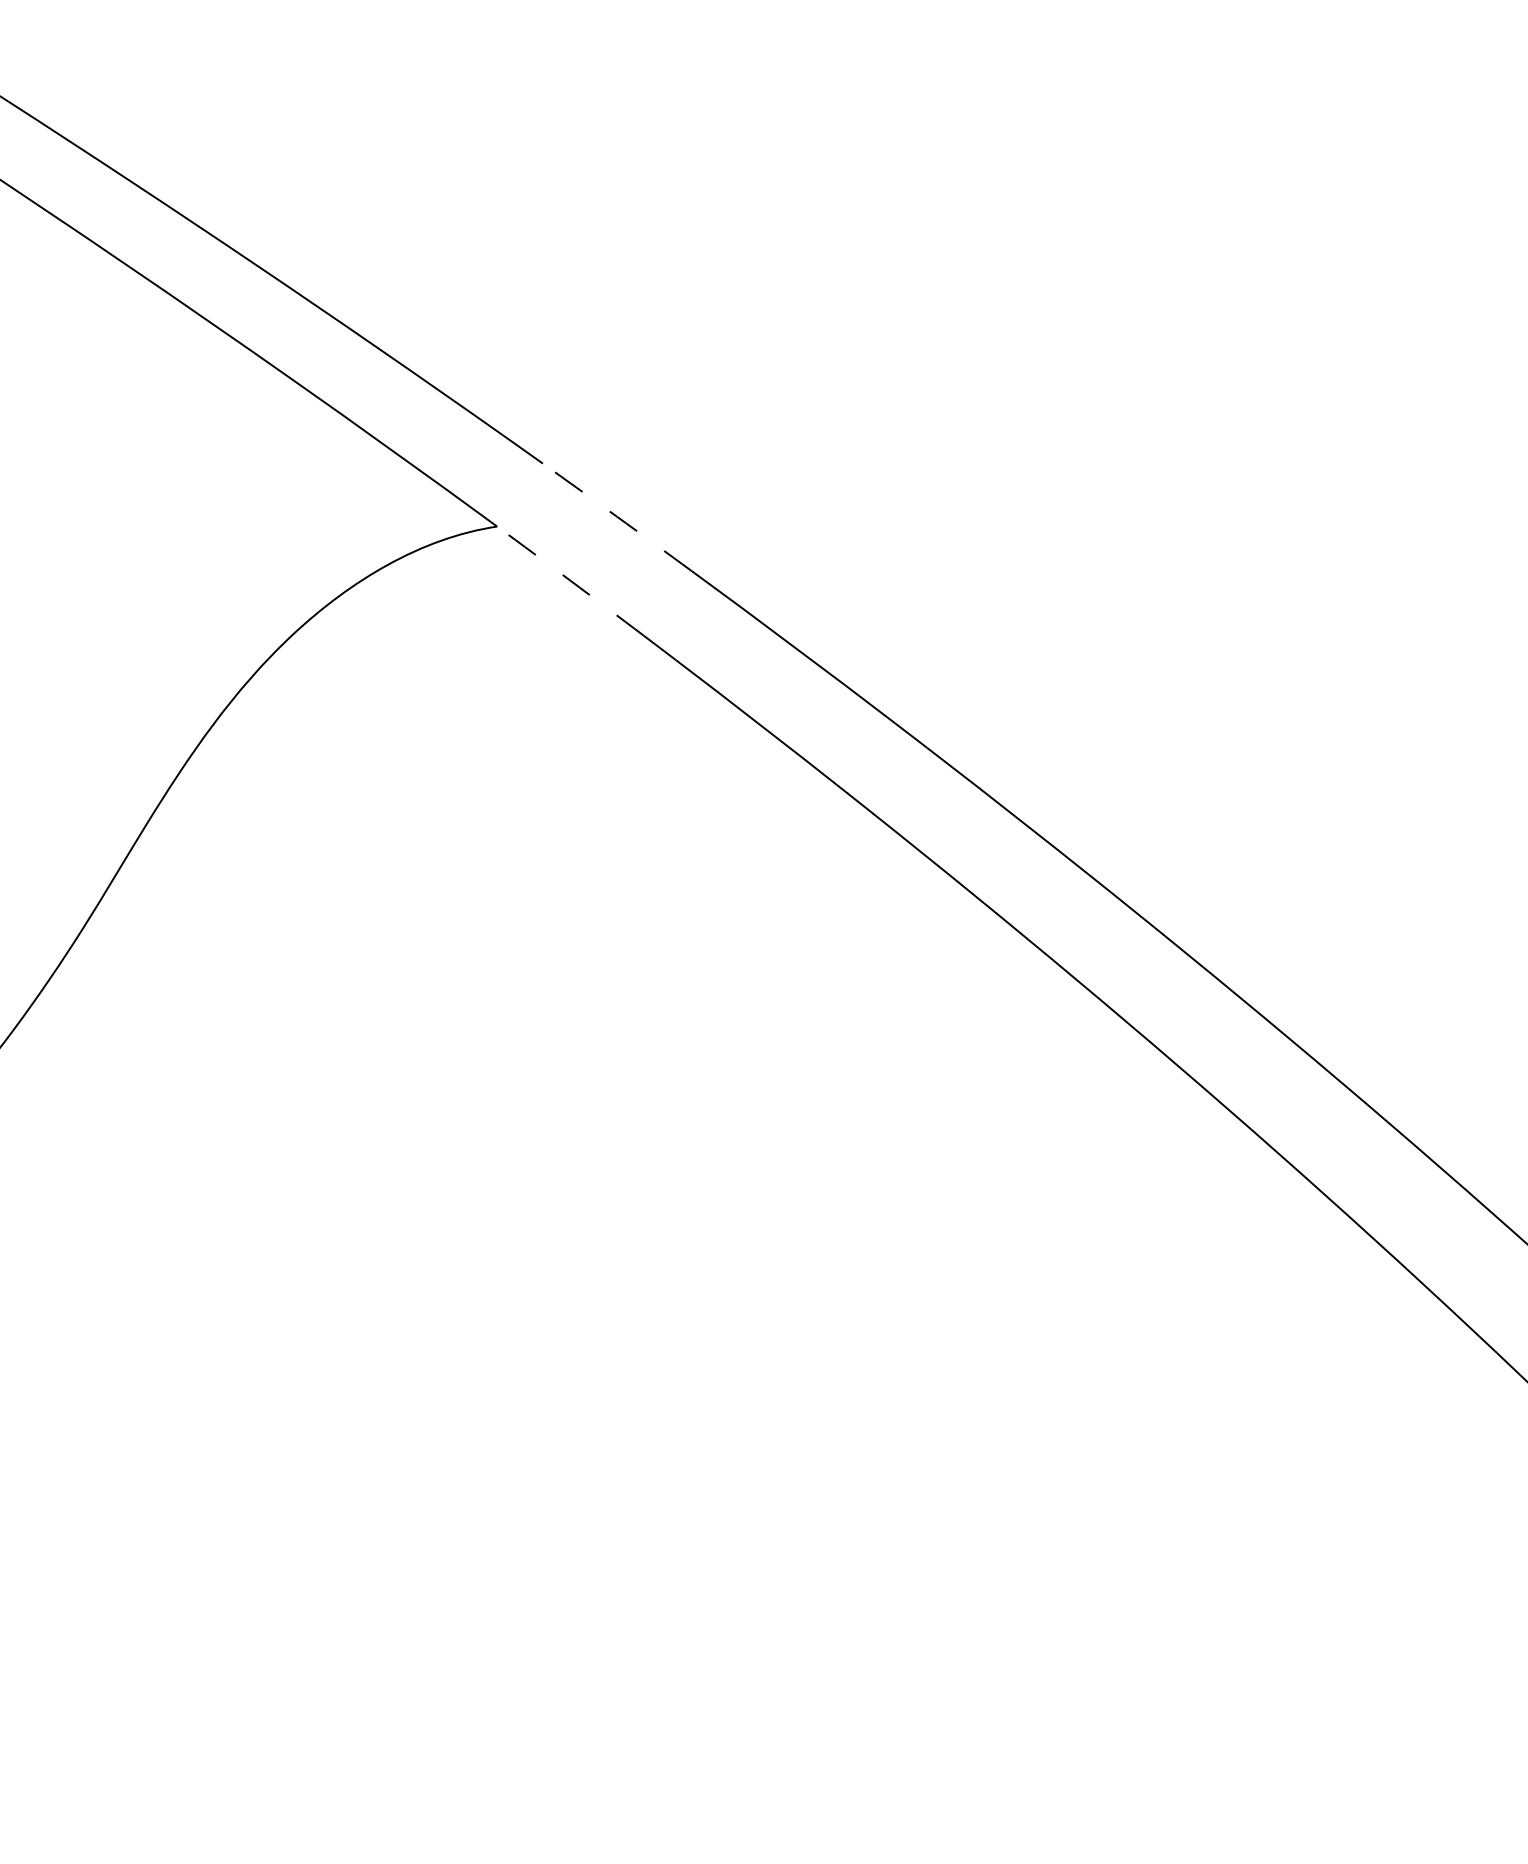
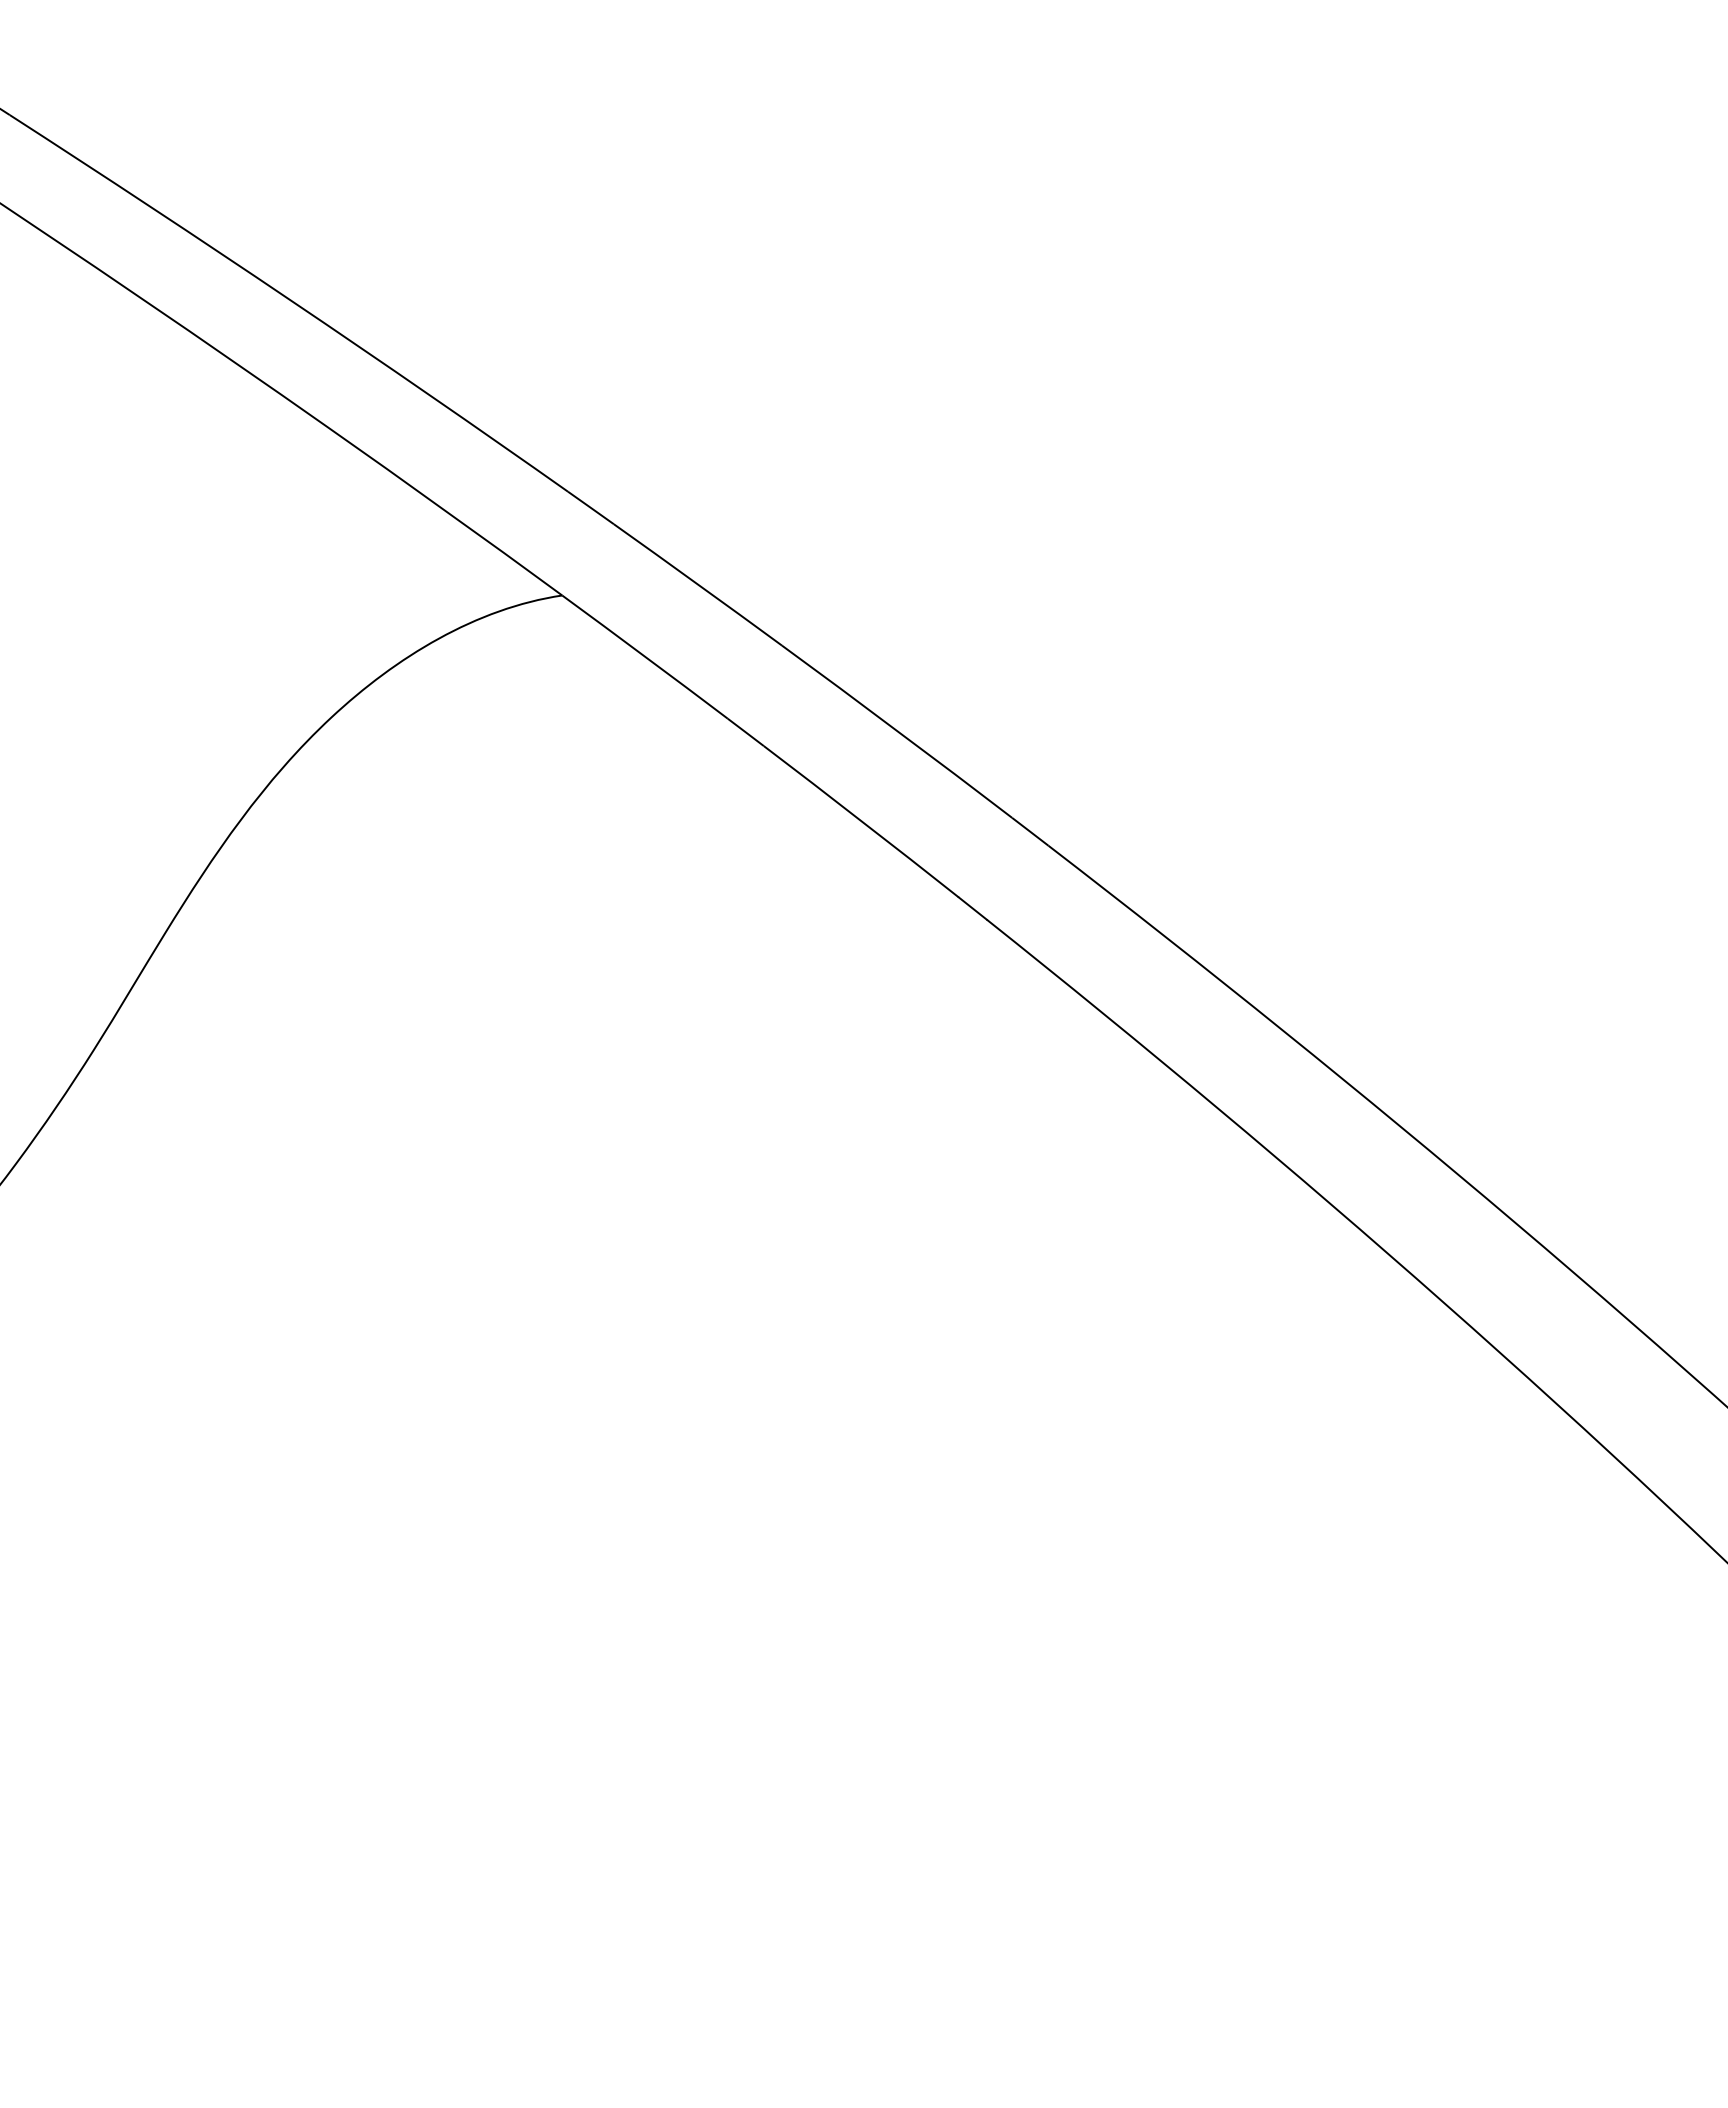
arc: (617, 516) -> (698, 584), dashed -> solid
arc: (570, 580) -> (645, 656), dashed -> solid

